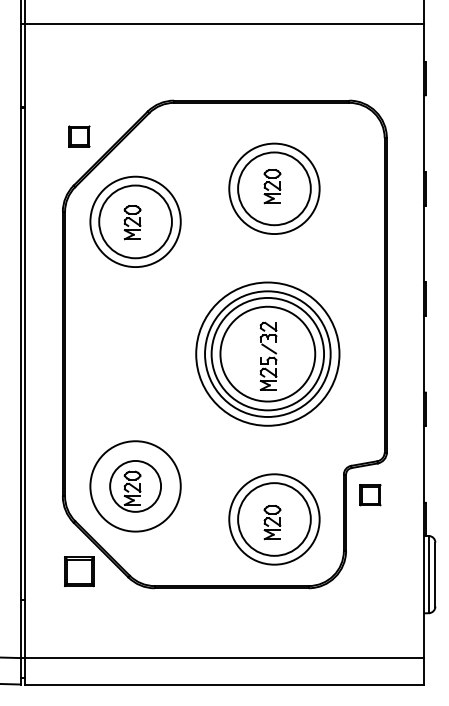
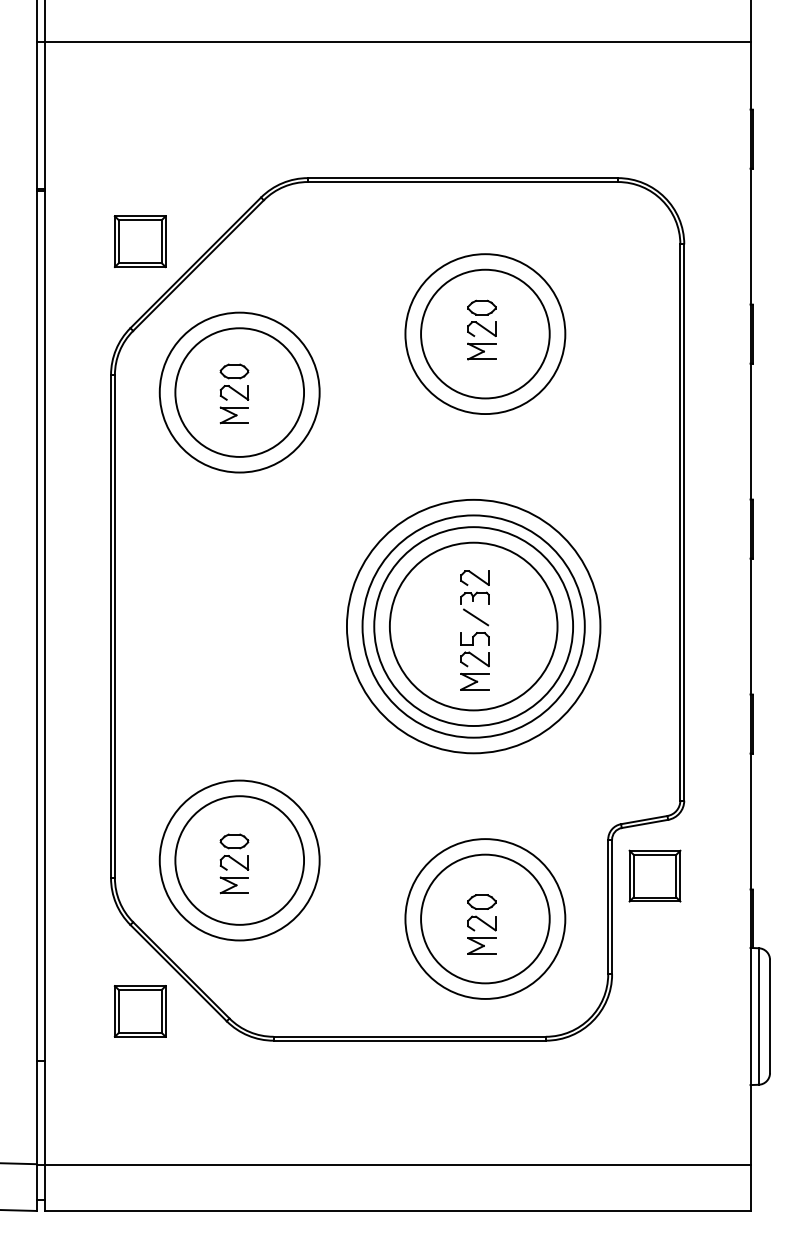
part: (79, 136) -> (140, 241), size x1.43
circle: (135, 486) -> (239, 860), size x1.43
part: (370, 494) -> (655, 874), size x1.43

